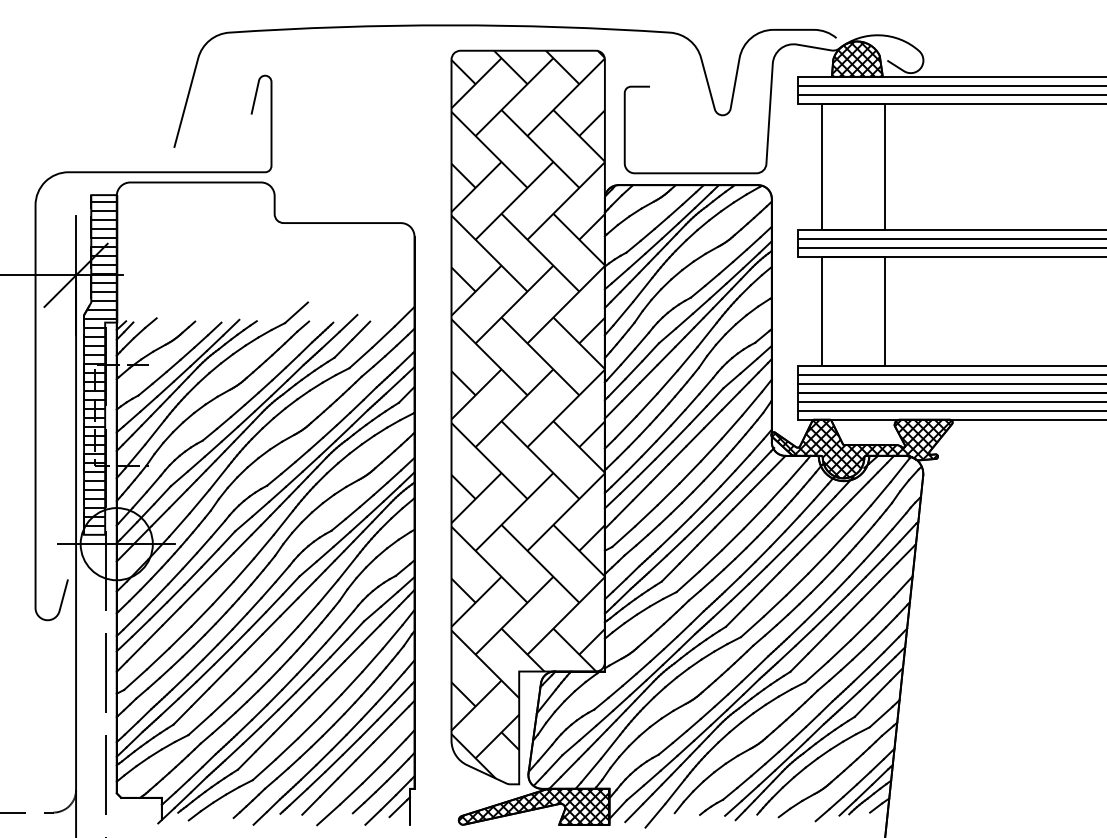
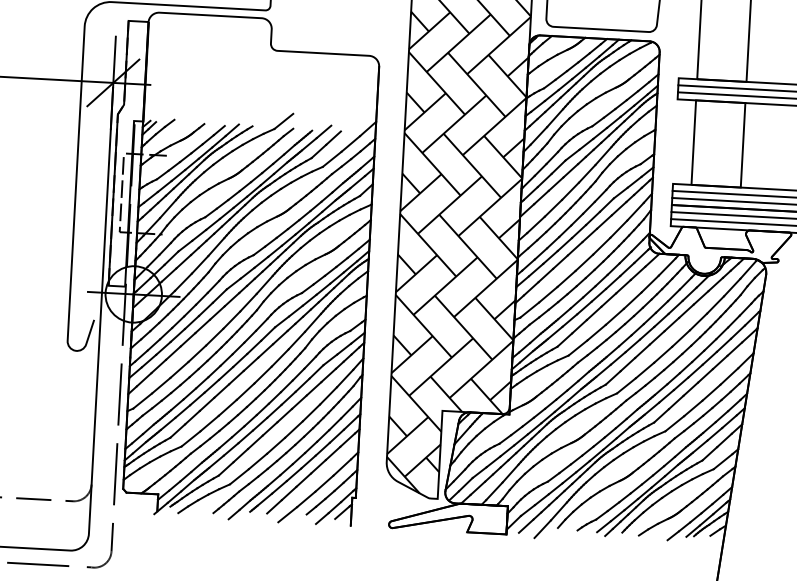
hatch: (100, 363) -> (128, 152), removed
hatch: (861, 448) -> (719, 251), removed
hatch: (533, 806) -> (447, 516), removed

